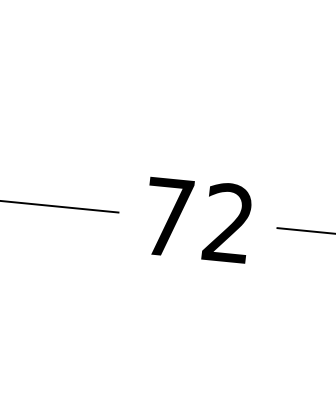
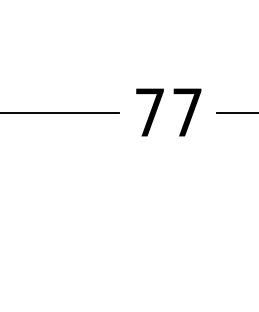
text: (227, 221) -> (186, 111), 72 -> 77

